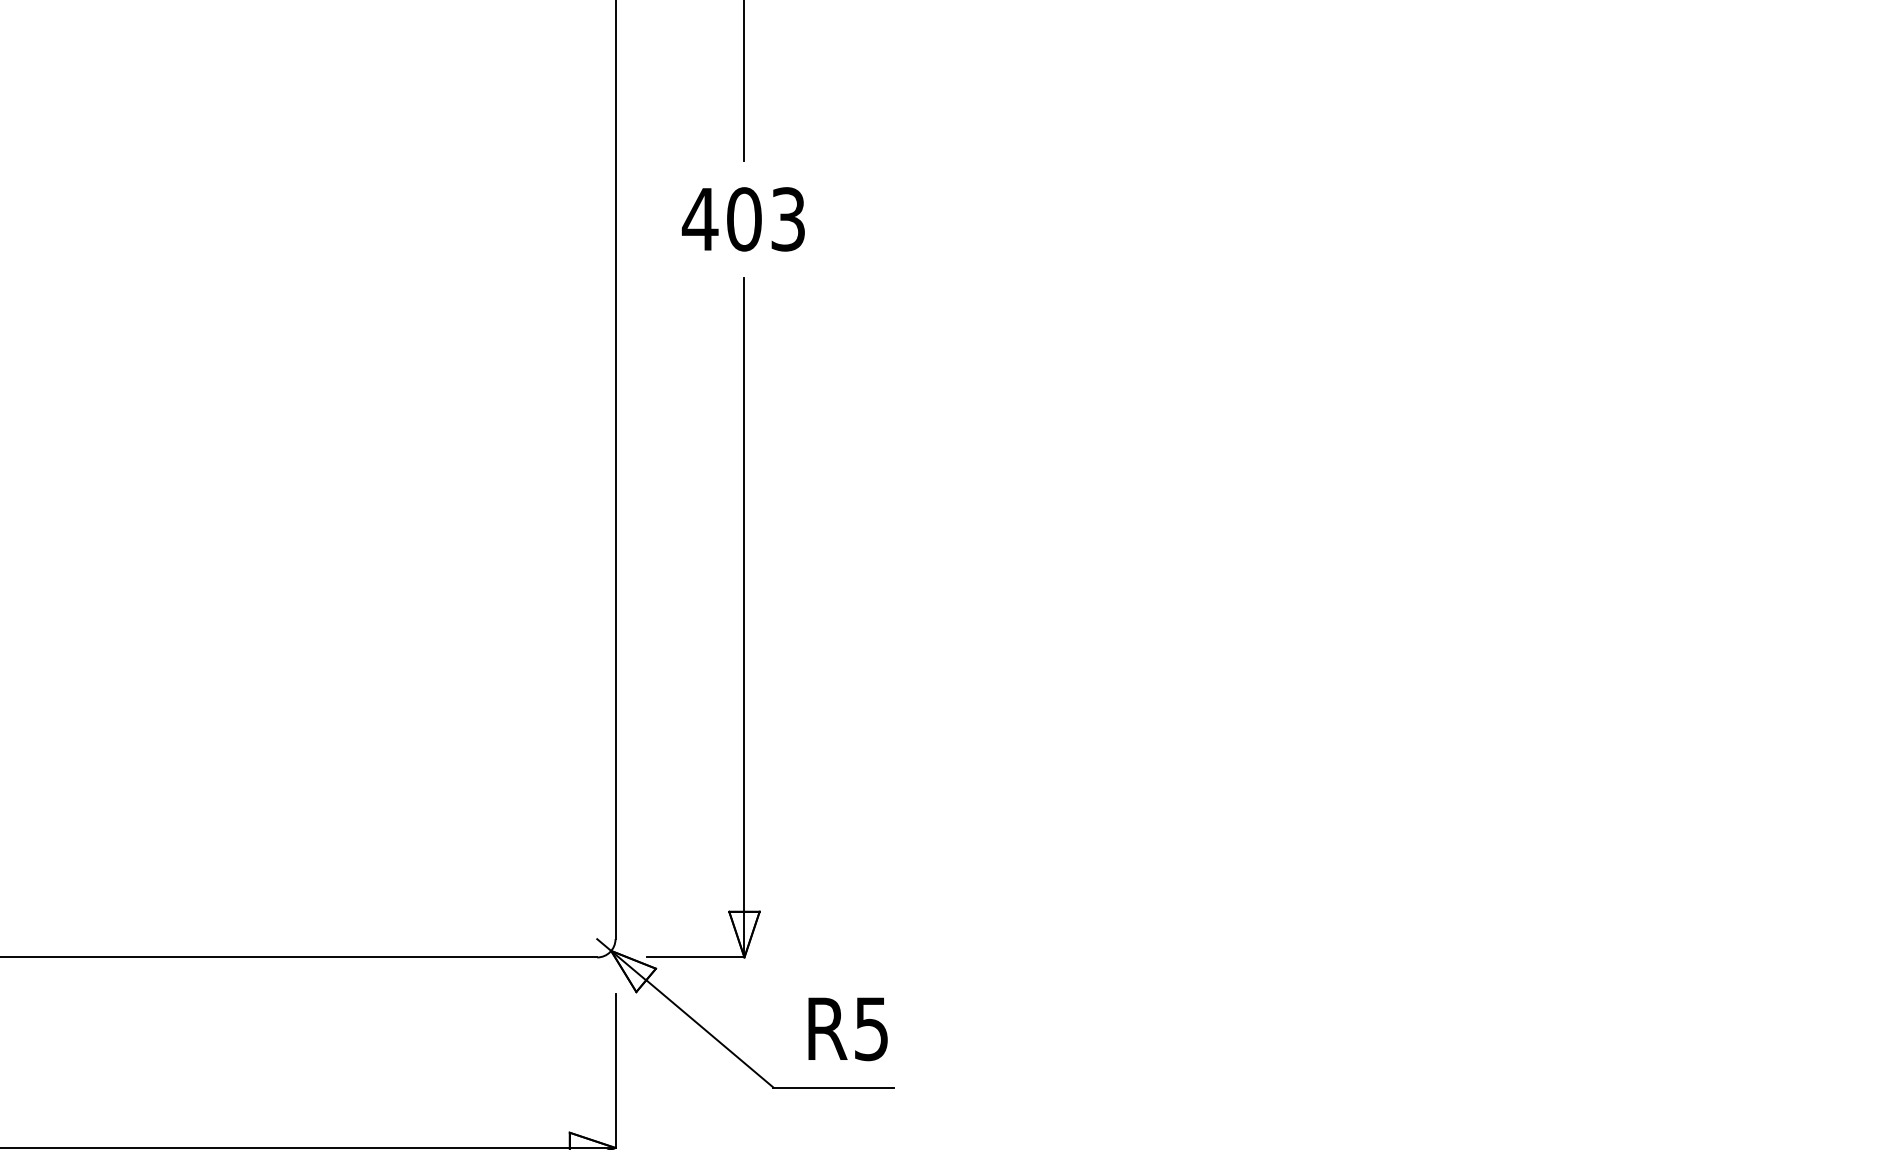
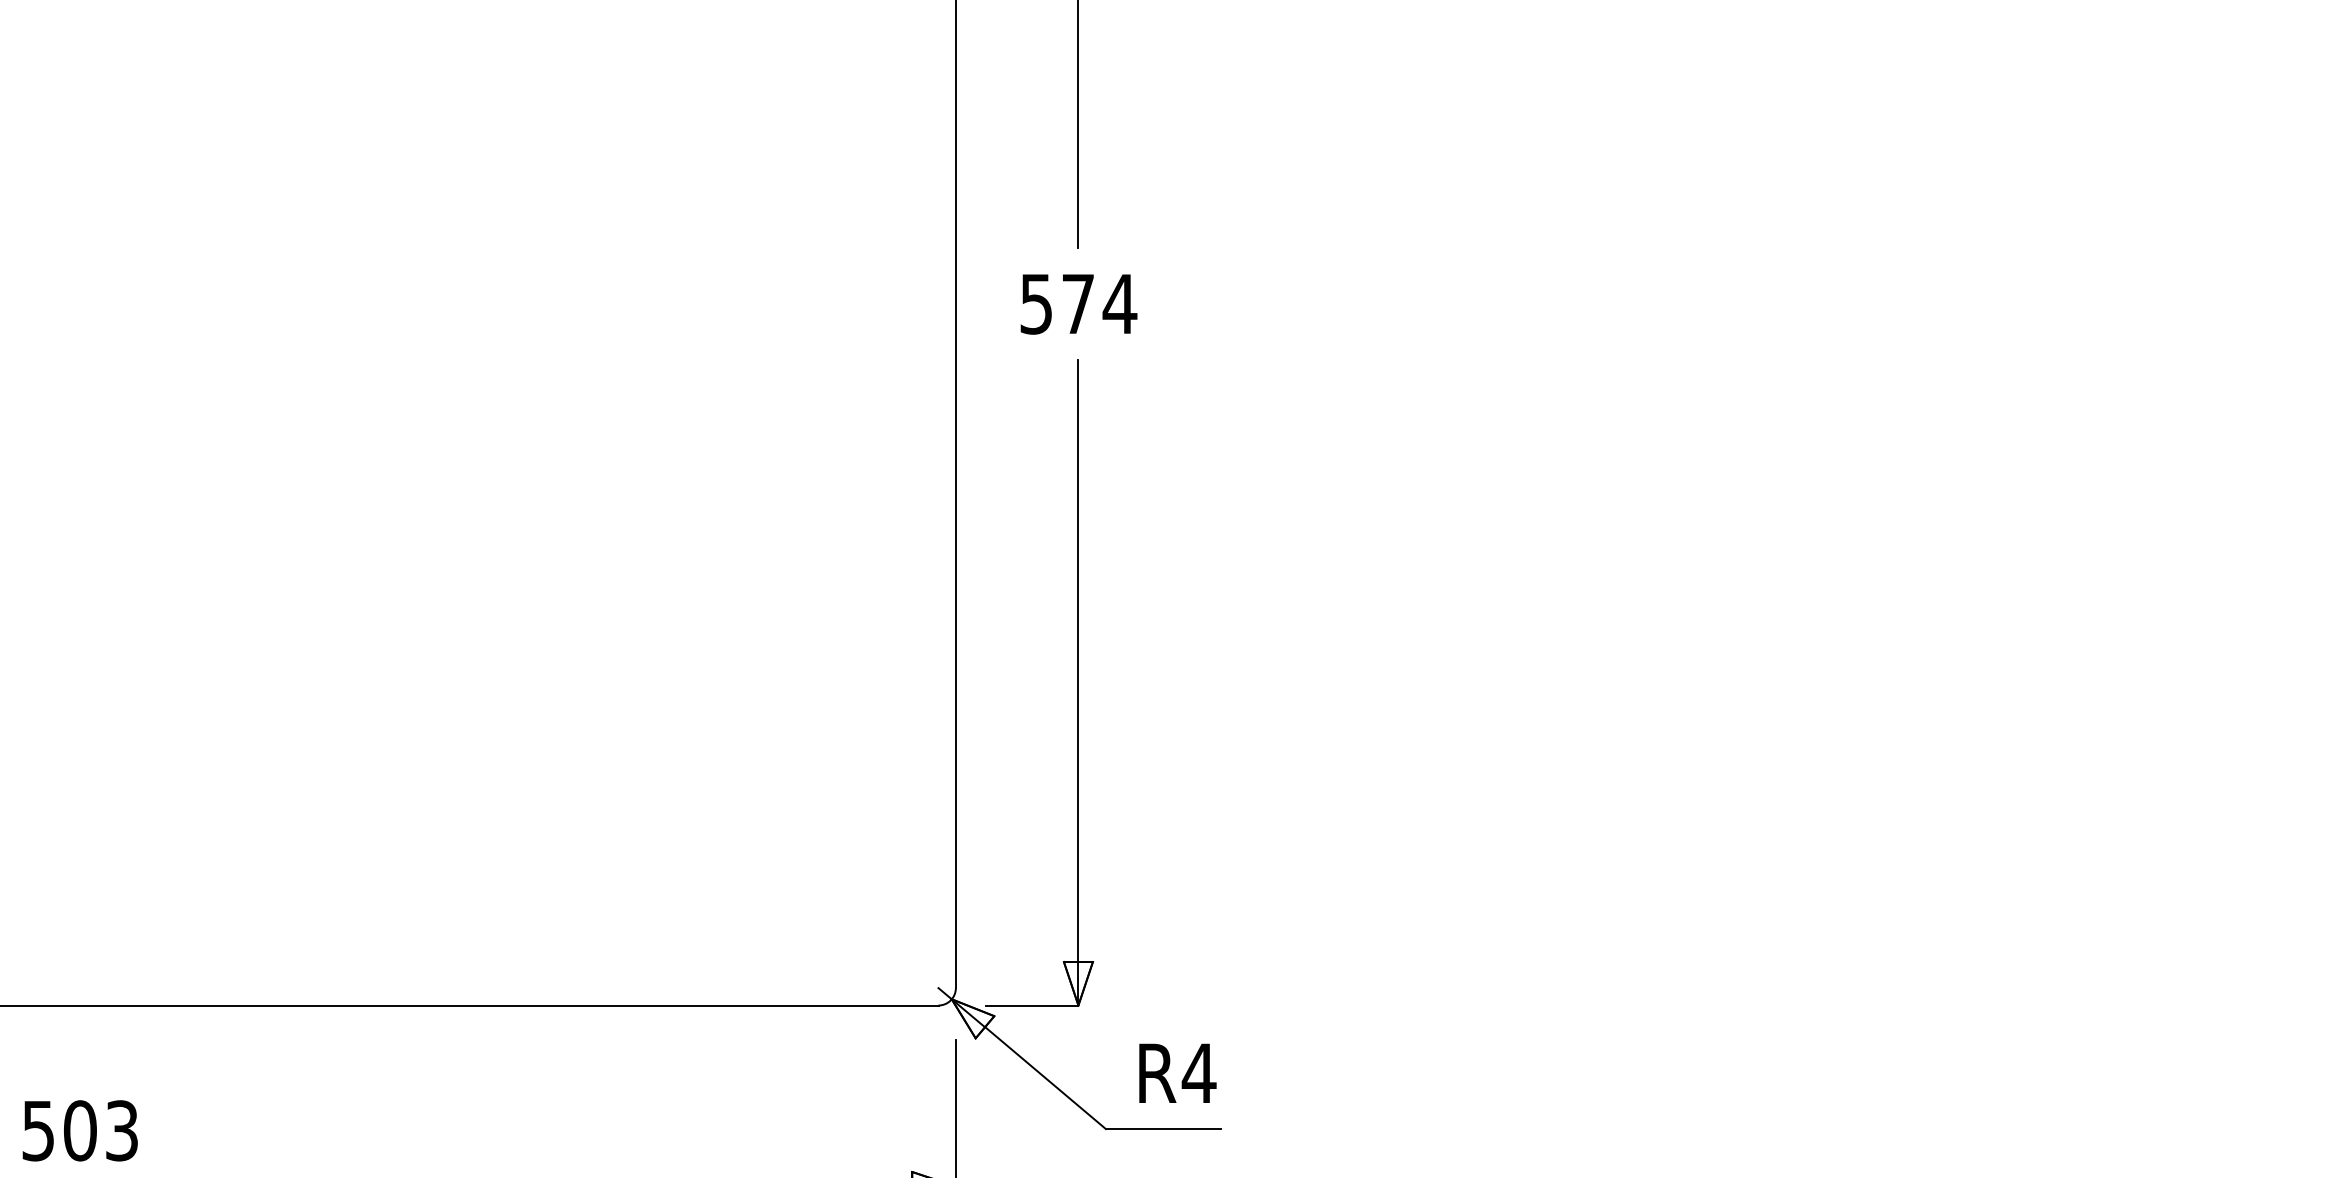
text: (744, 218) -> (1078, 303), 403 -> 574
text: (870, 1029) -> (1198, 1073), R5 -> R4

